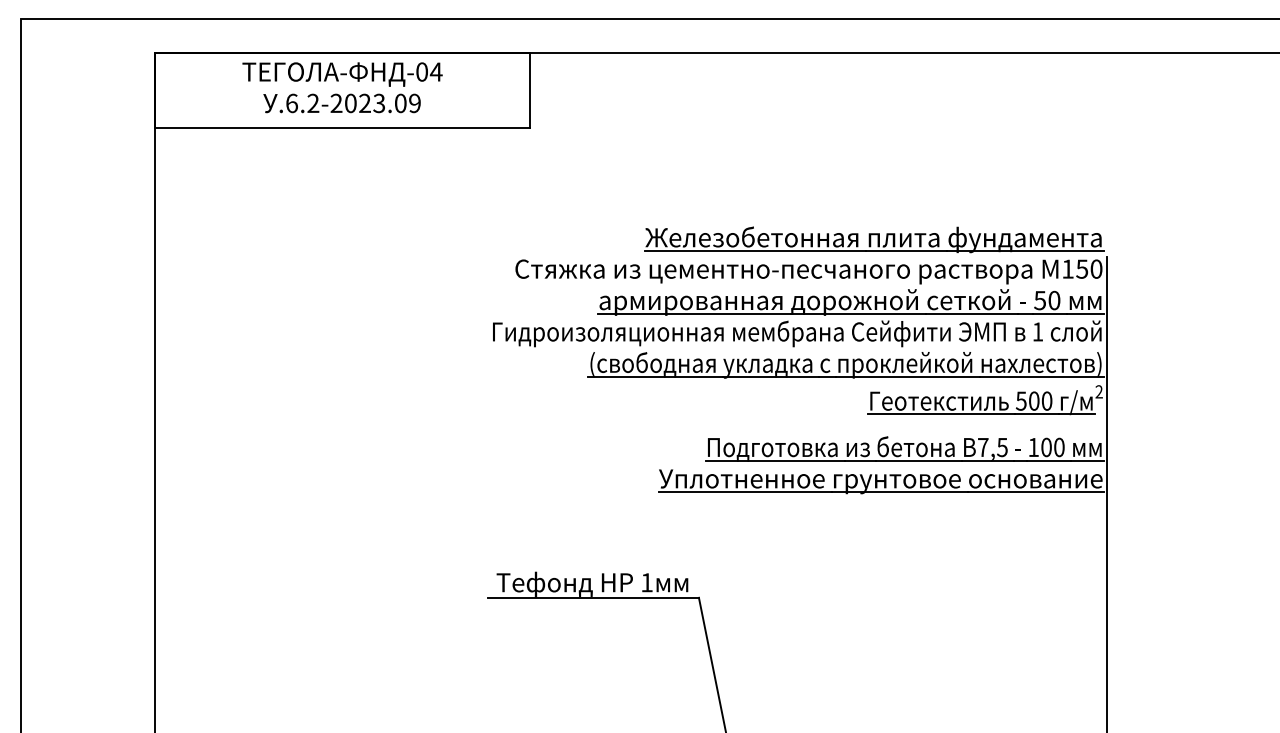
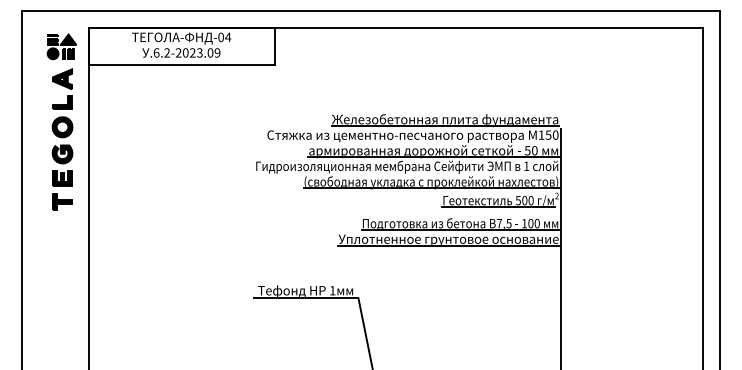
part: (100, 241) -> (61, 121), added

